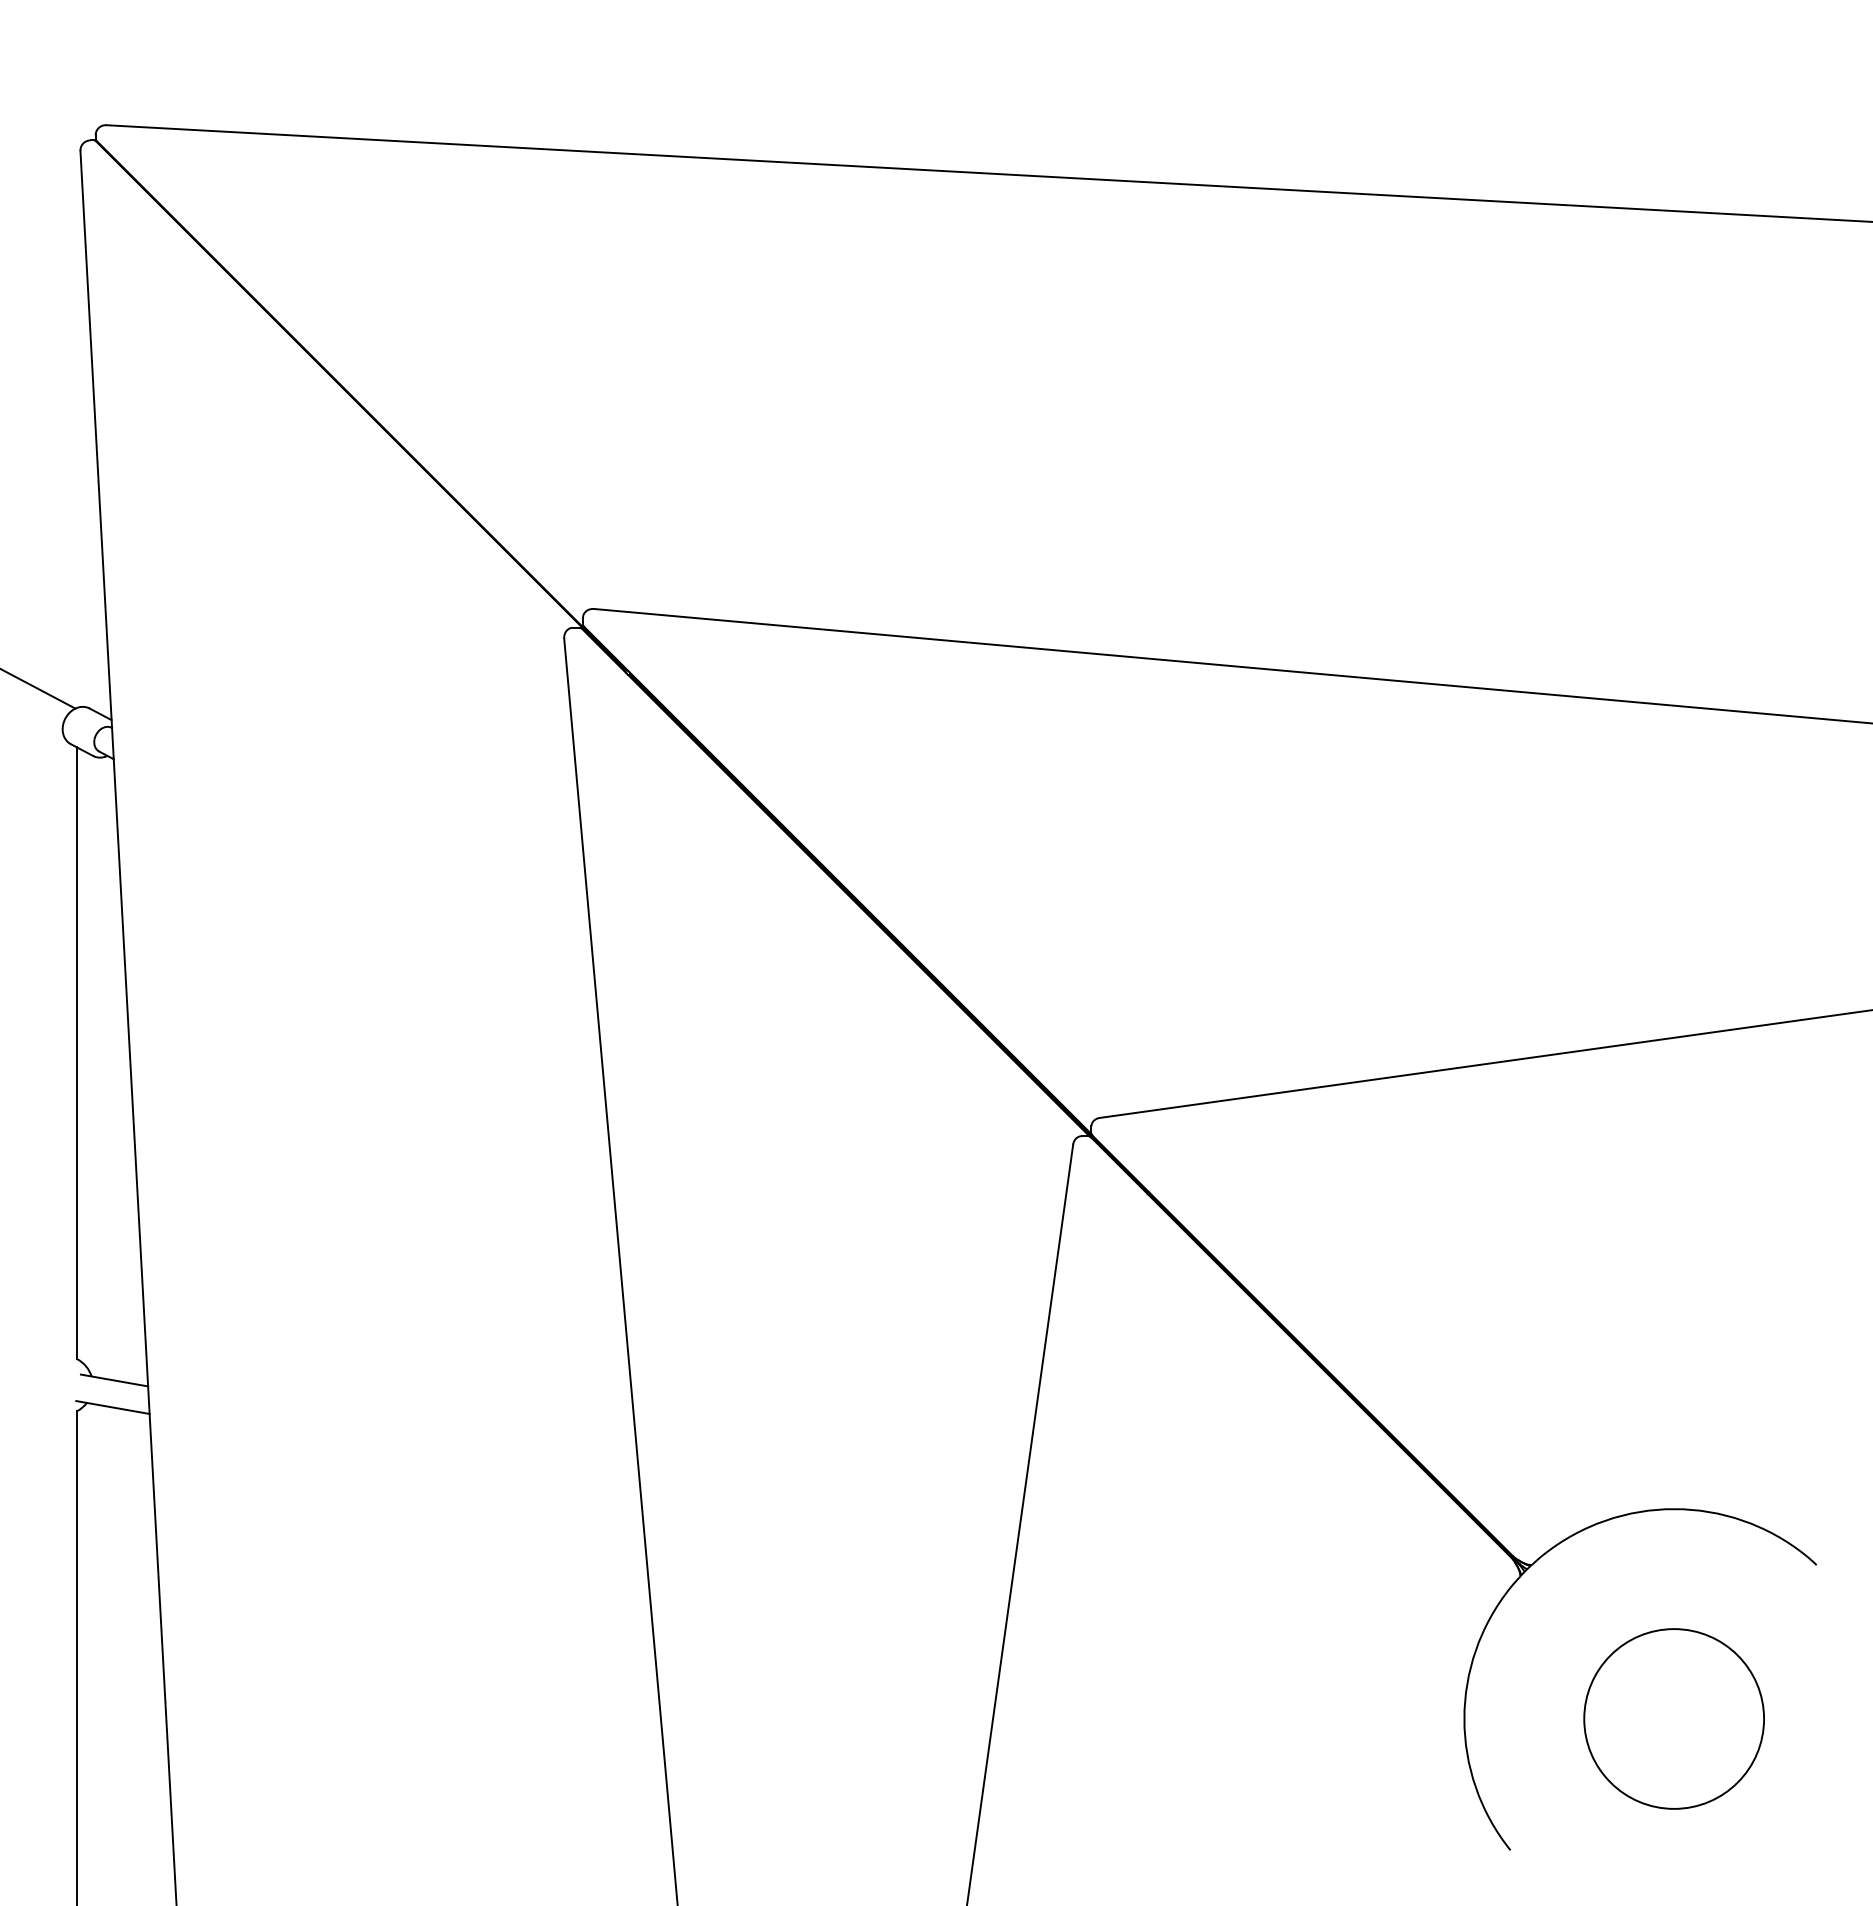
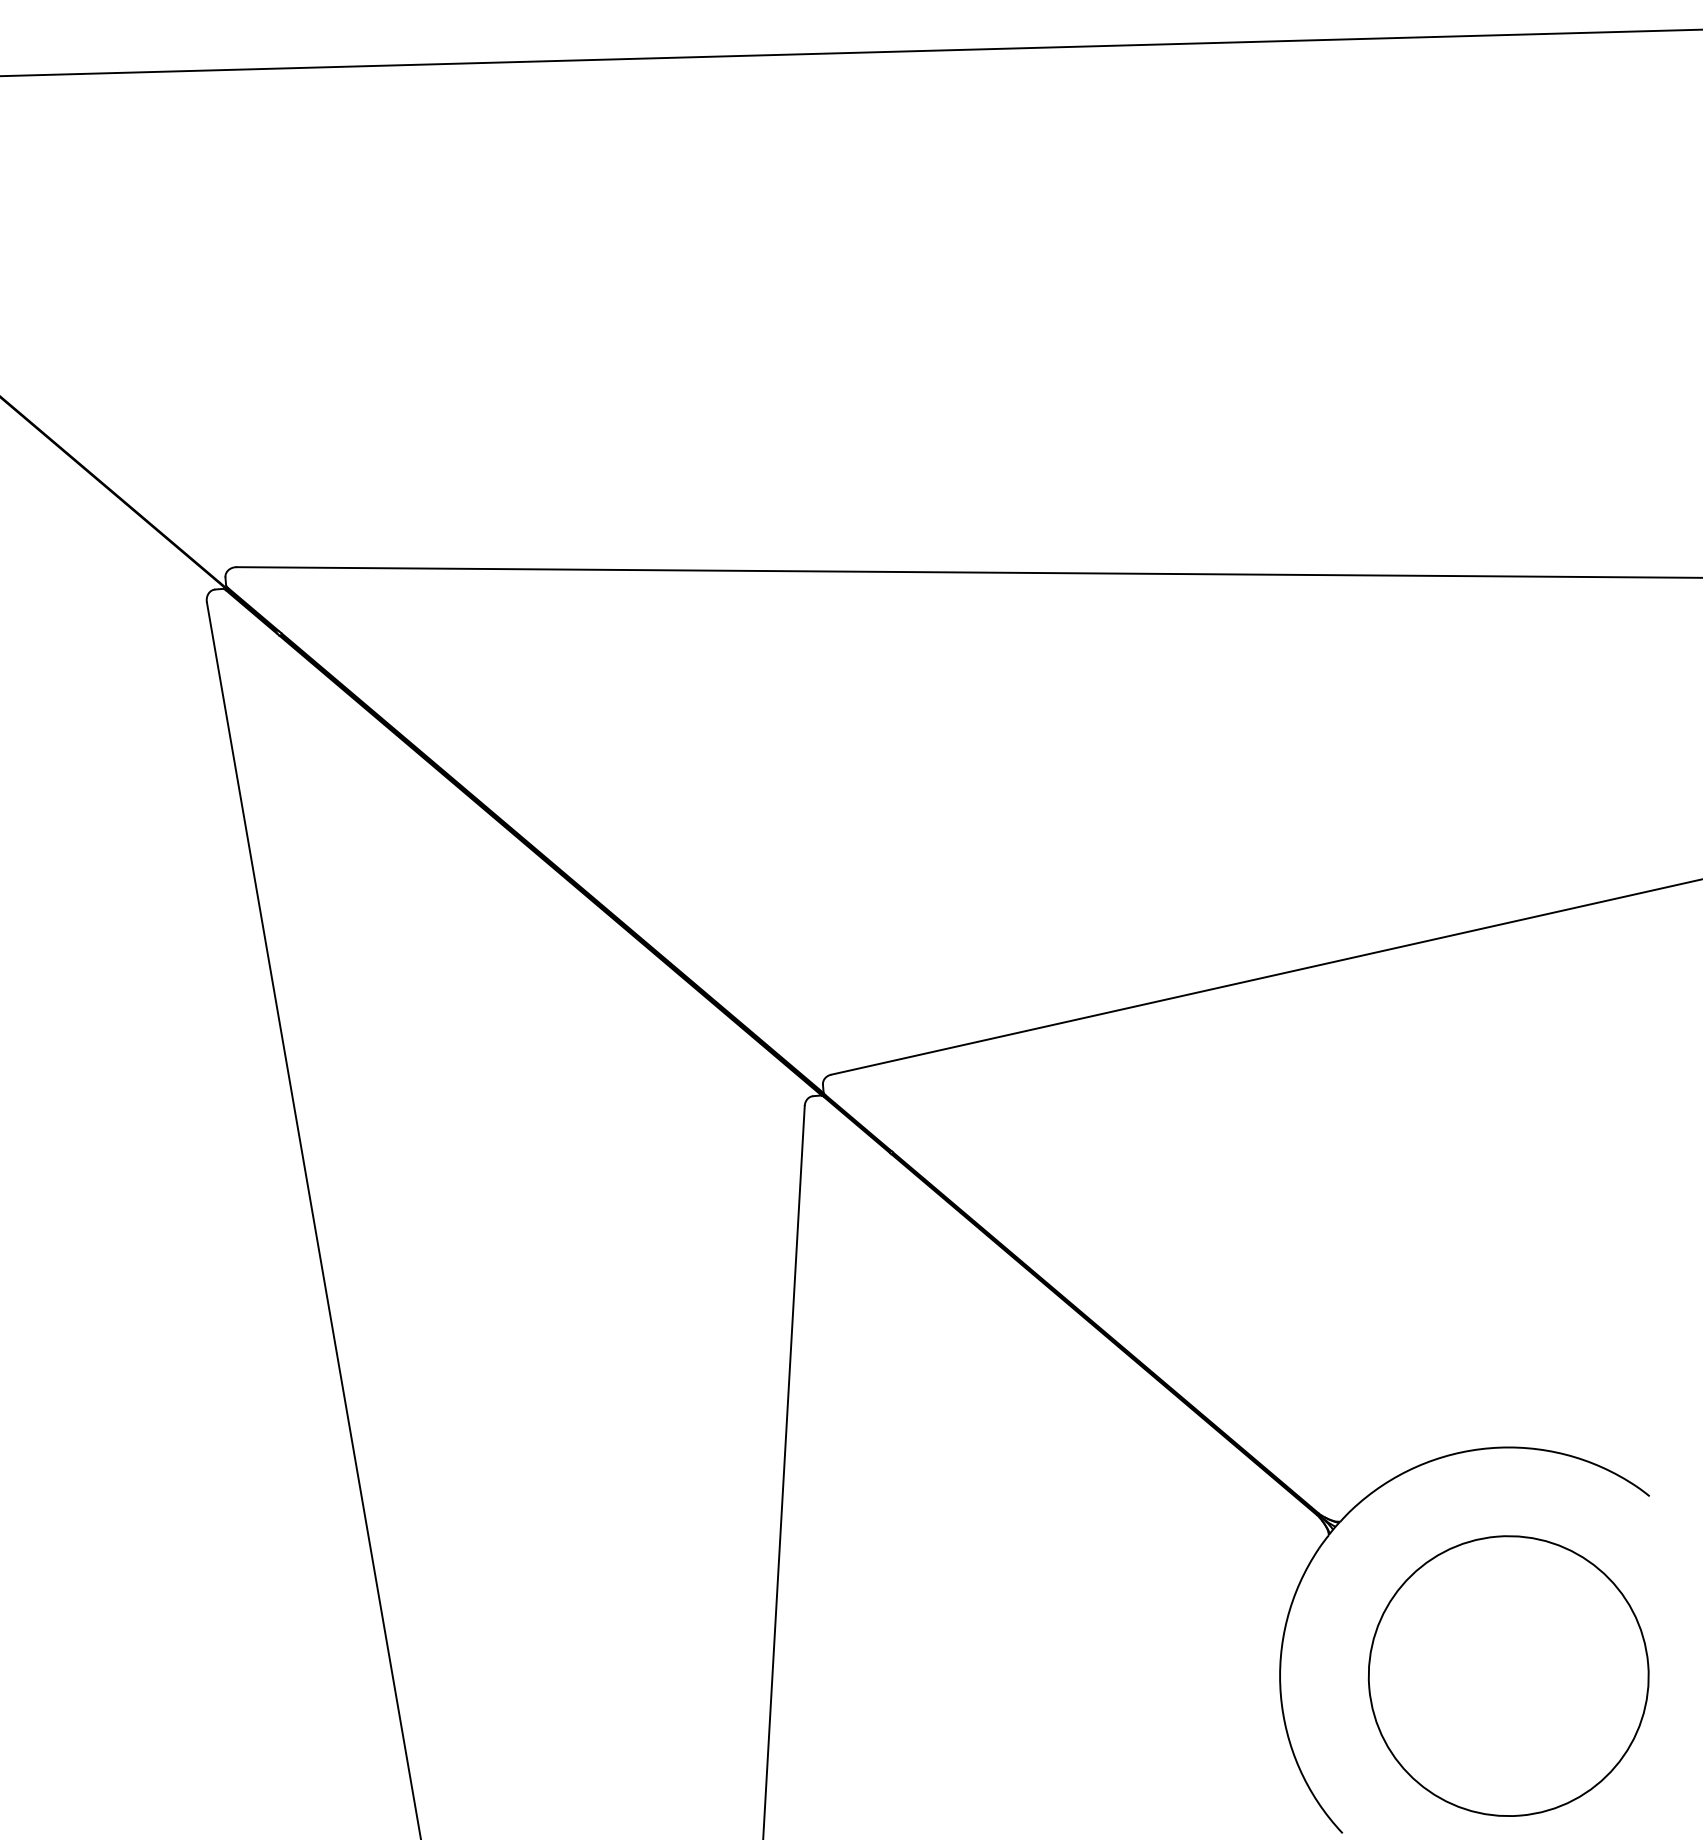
circle: (1673, 1718) -> (1507, 1675), size x1.43

